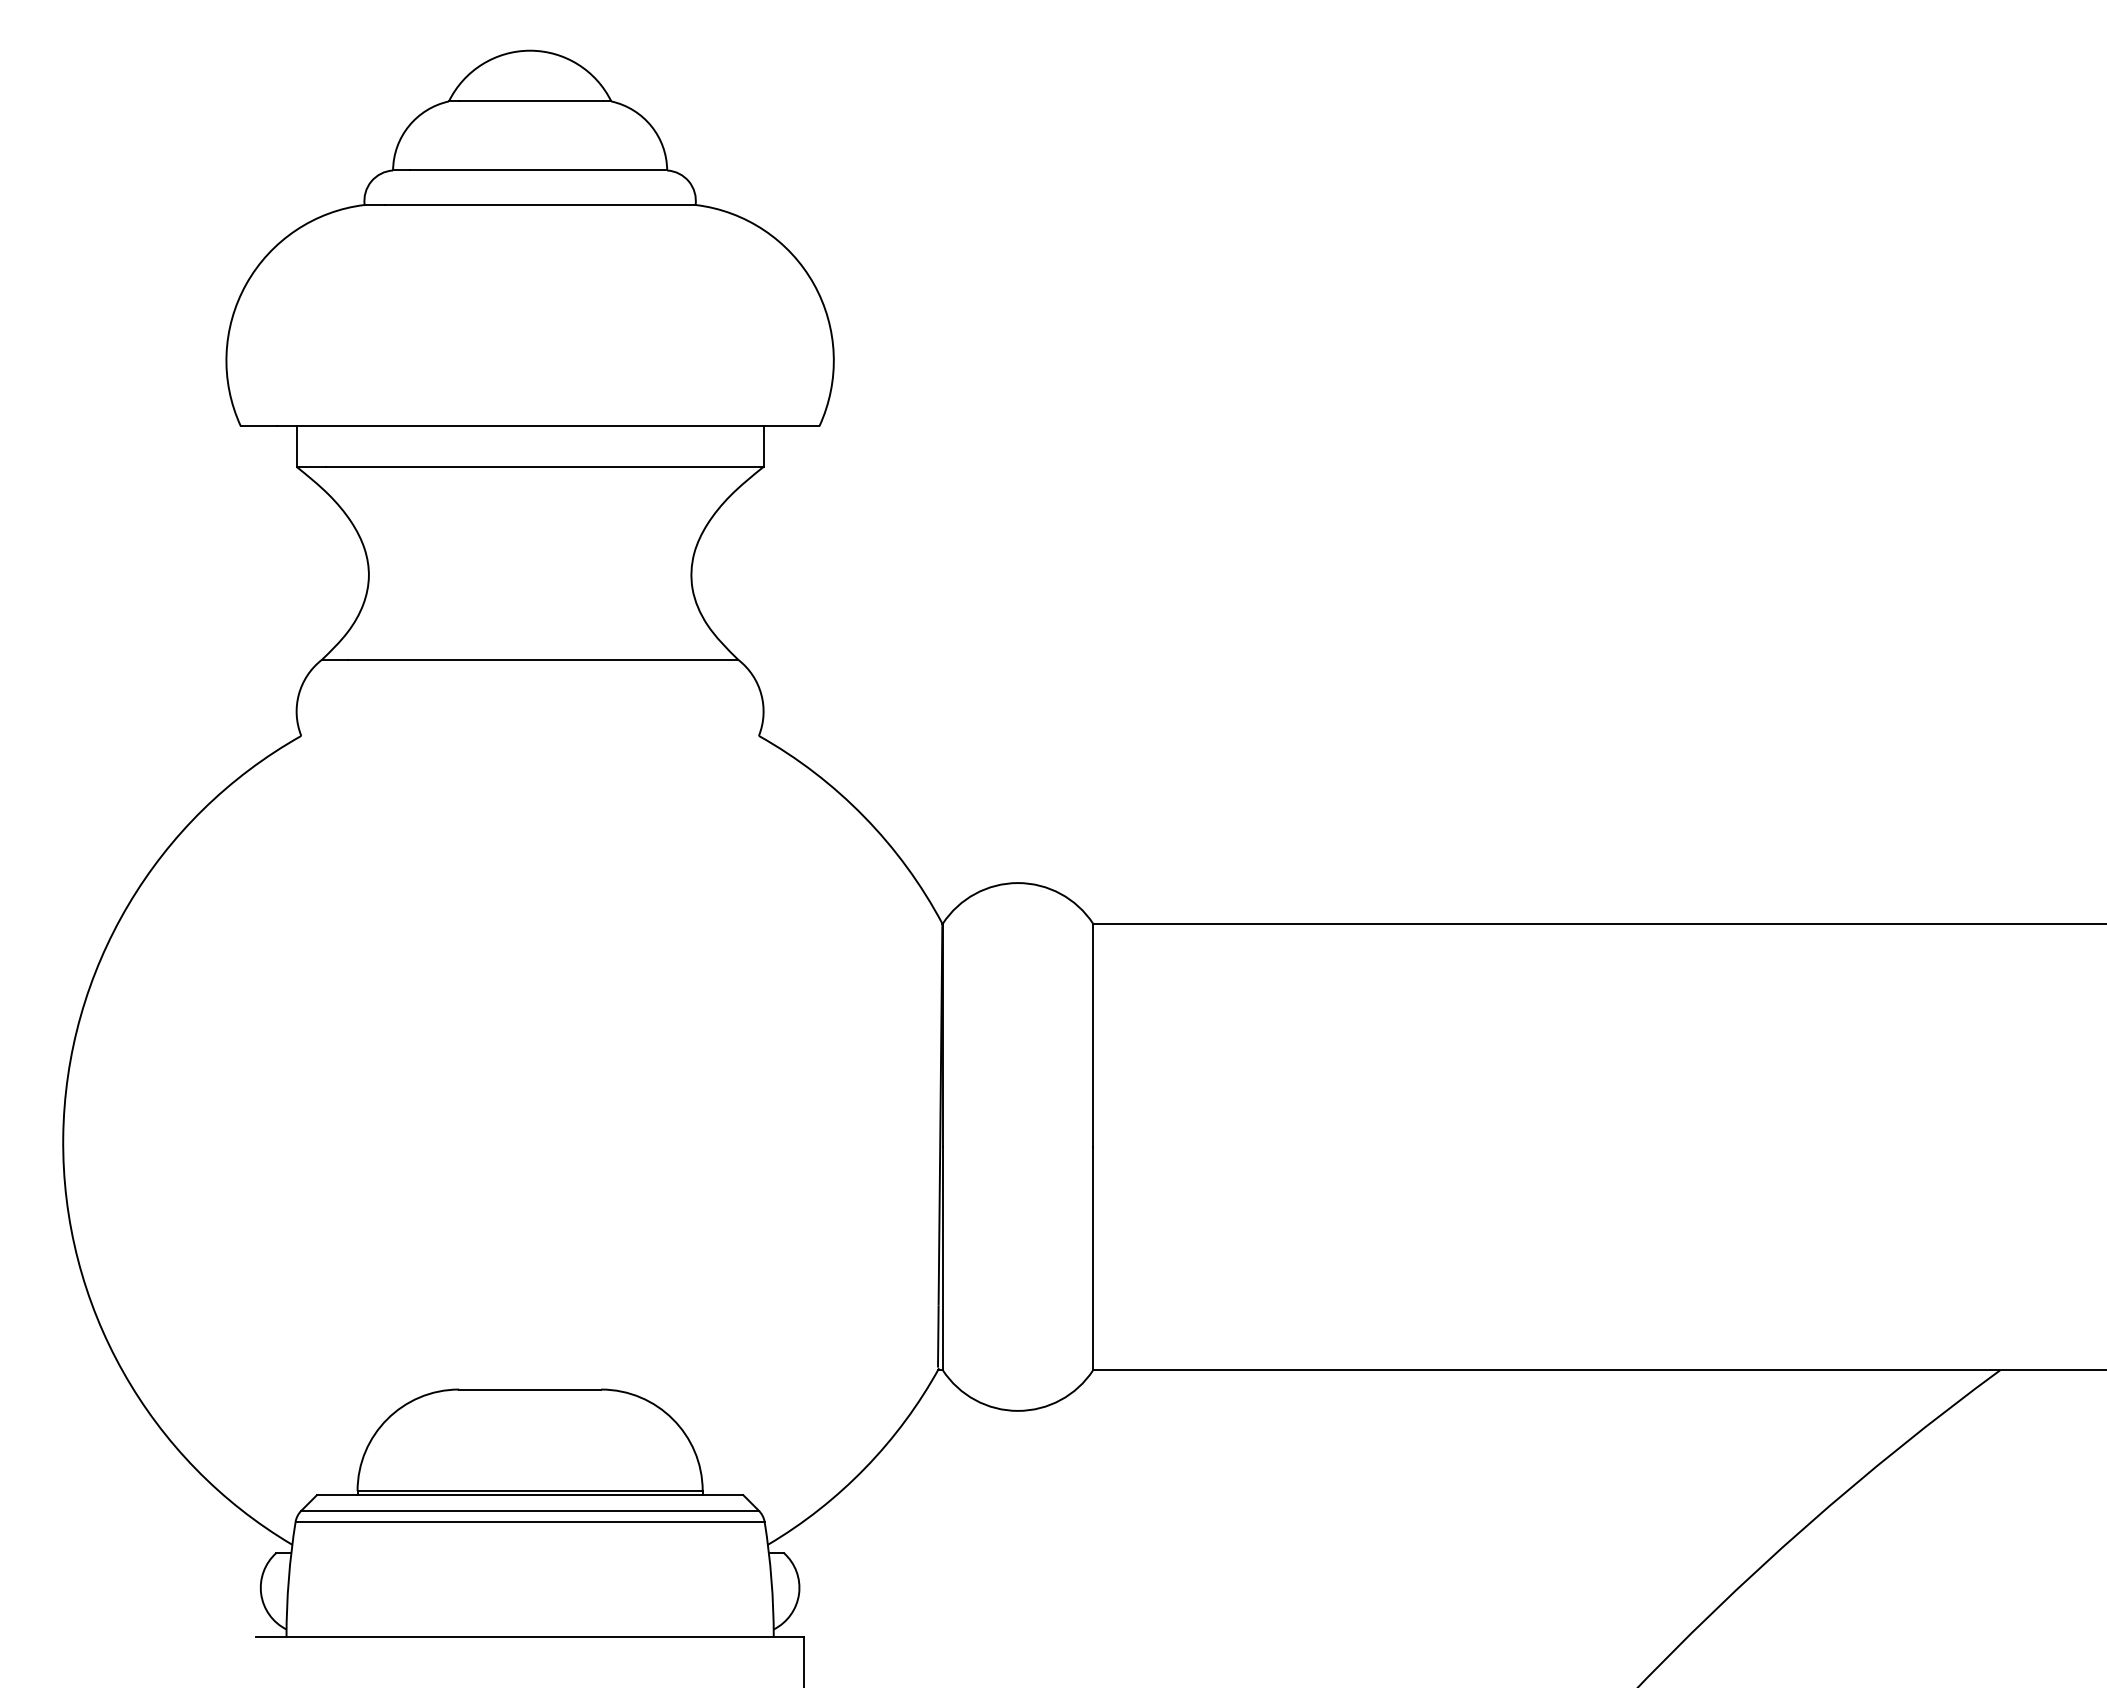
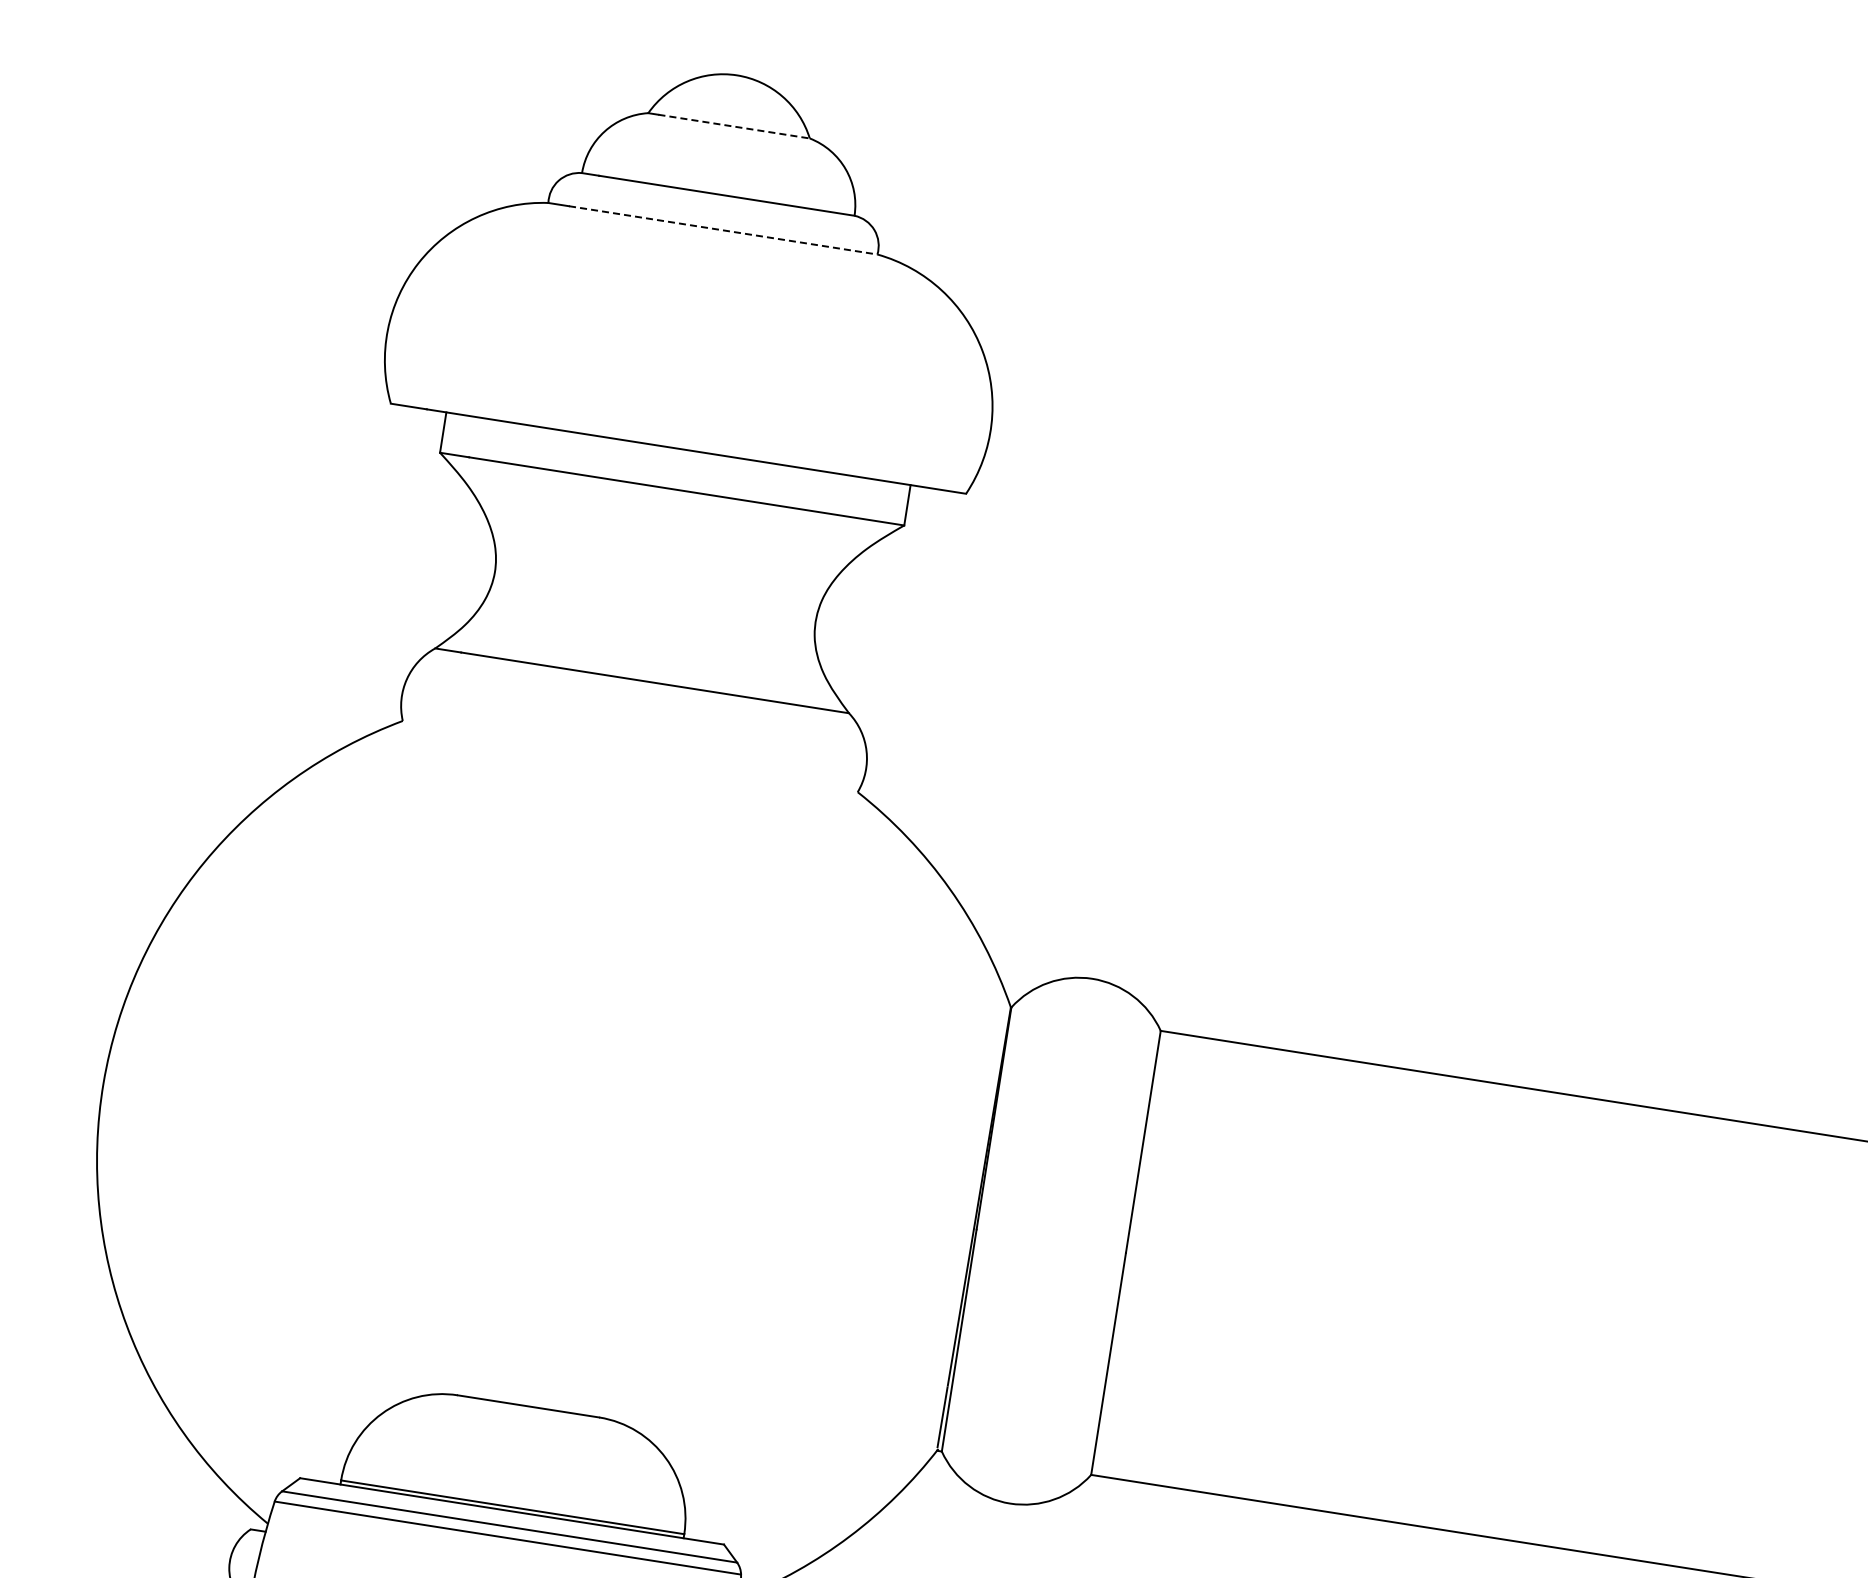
line: (535, 101) -> (734, 126), solid -> dashed
line: (540, 205) -> (723, 230), solid -> dashed

